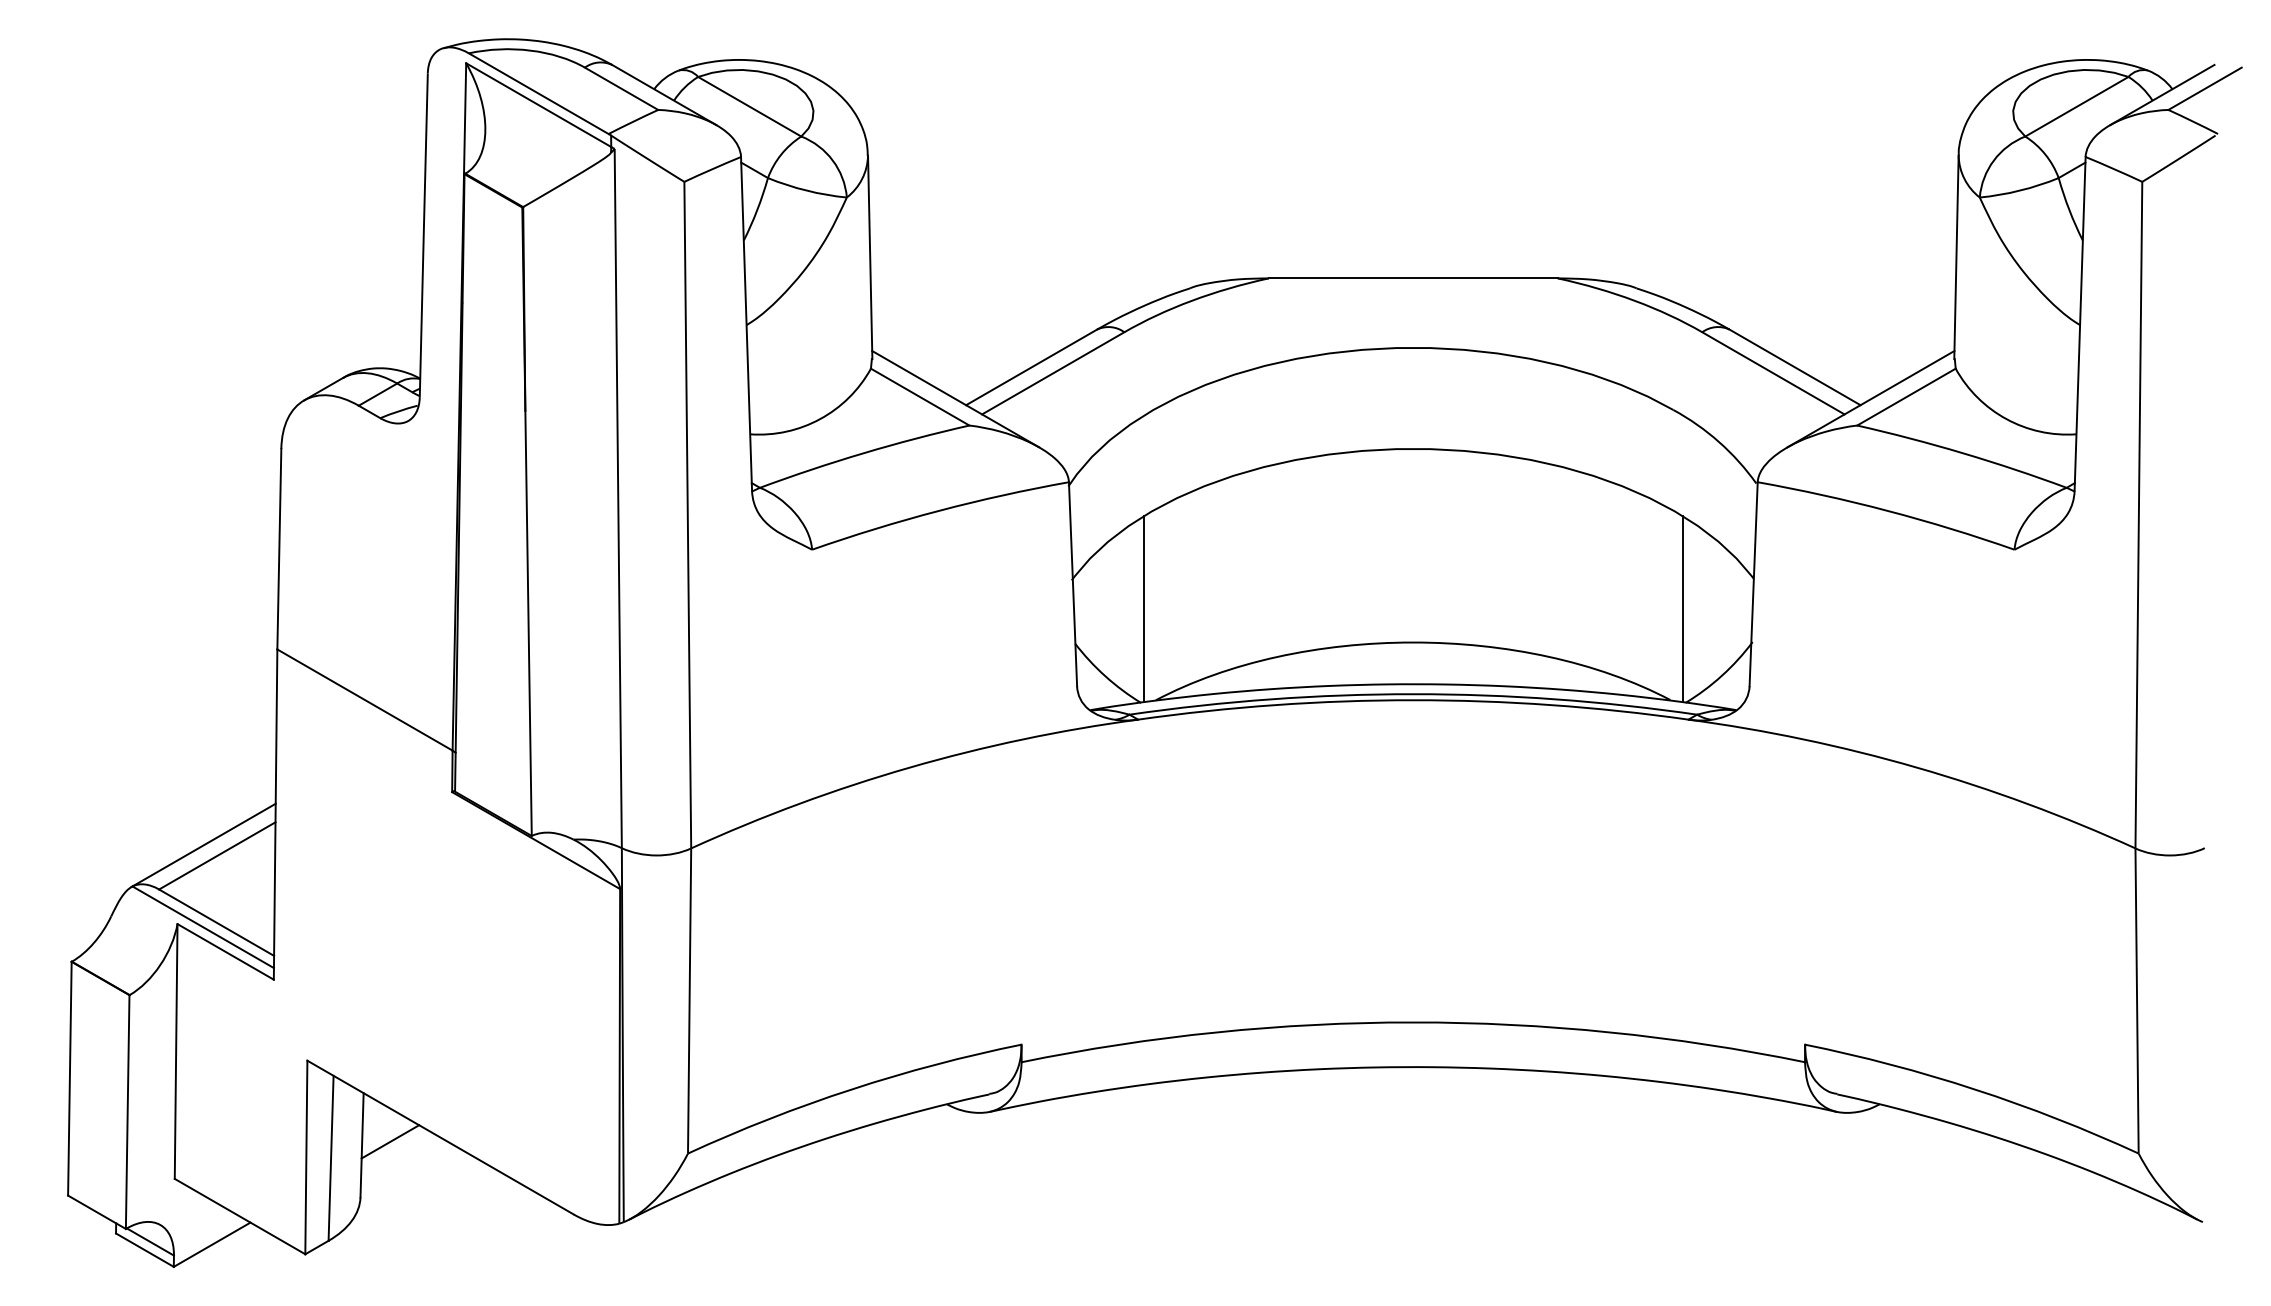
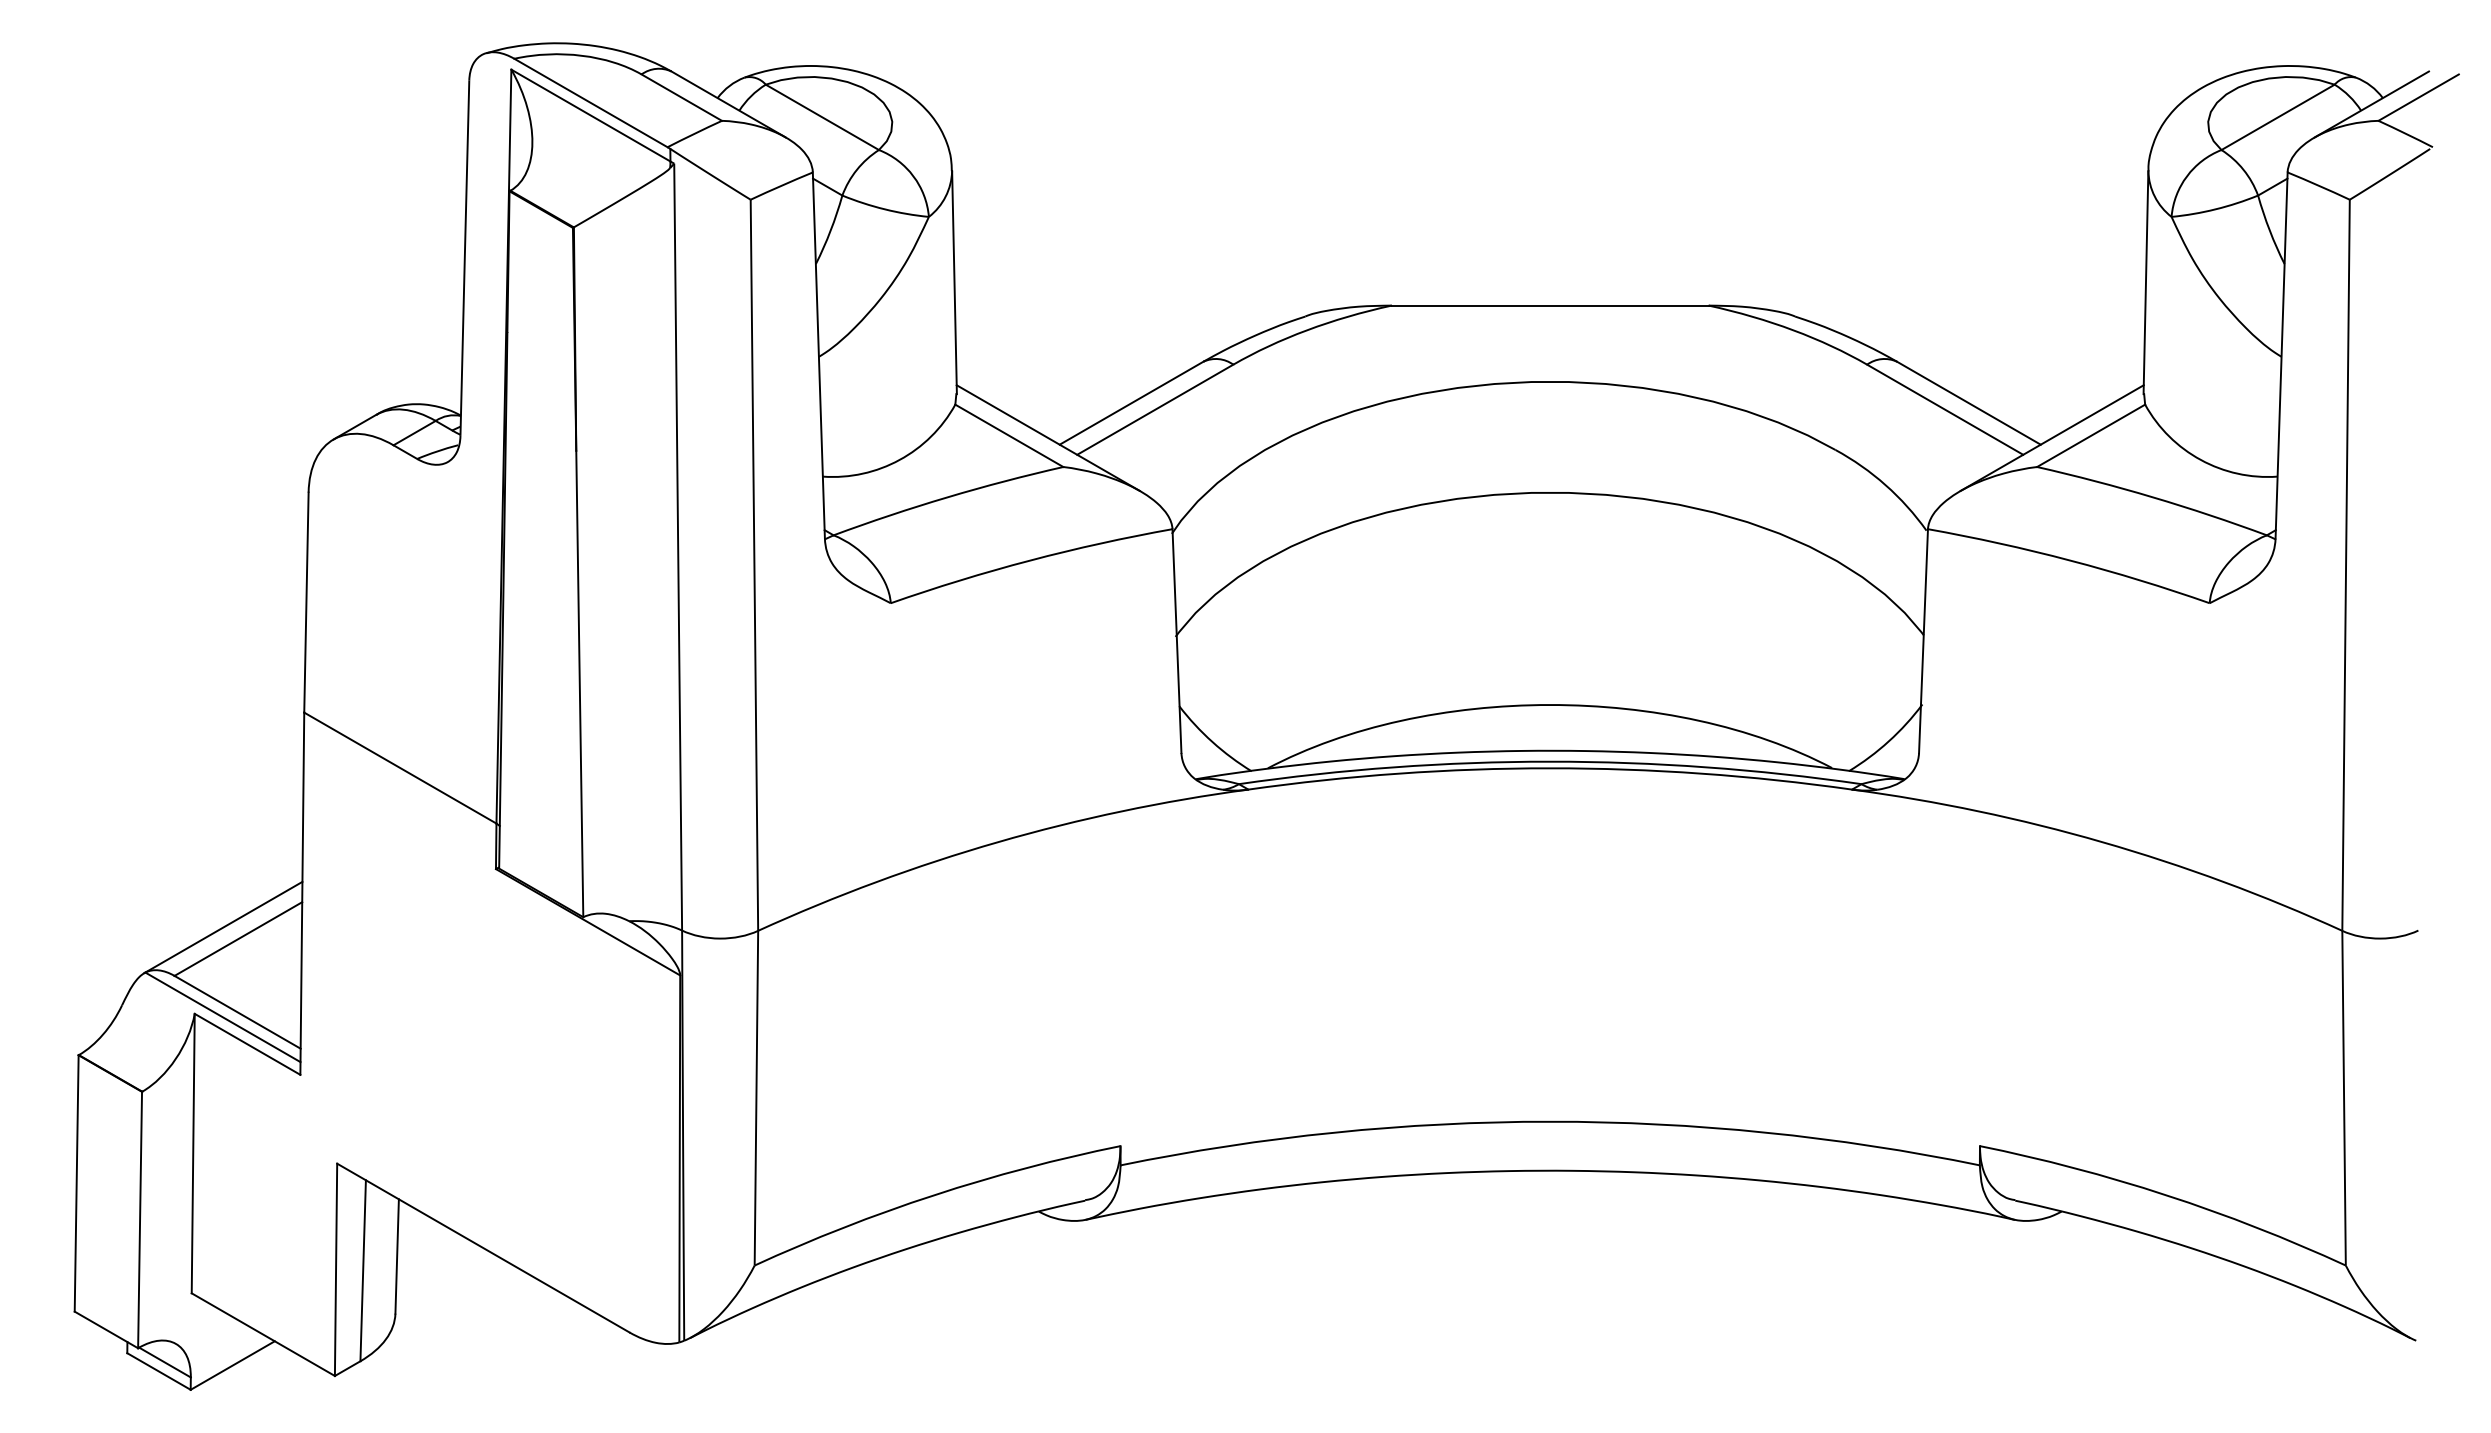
line: (1143, 609) -> (1254, 668), removed
line: (1683, 609) -> (1846, 668), removed
line: (389, 1141) -> (427, 1252), removed

